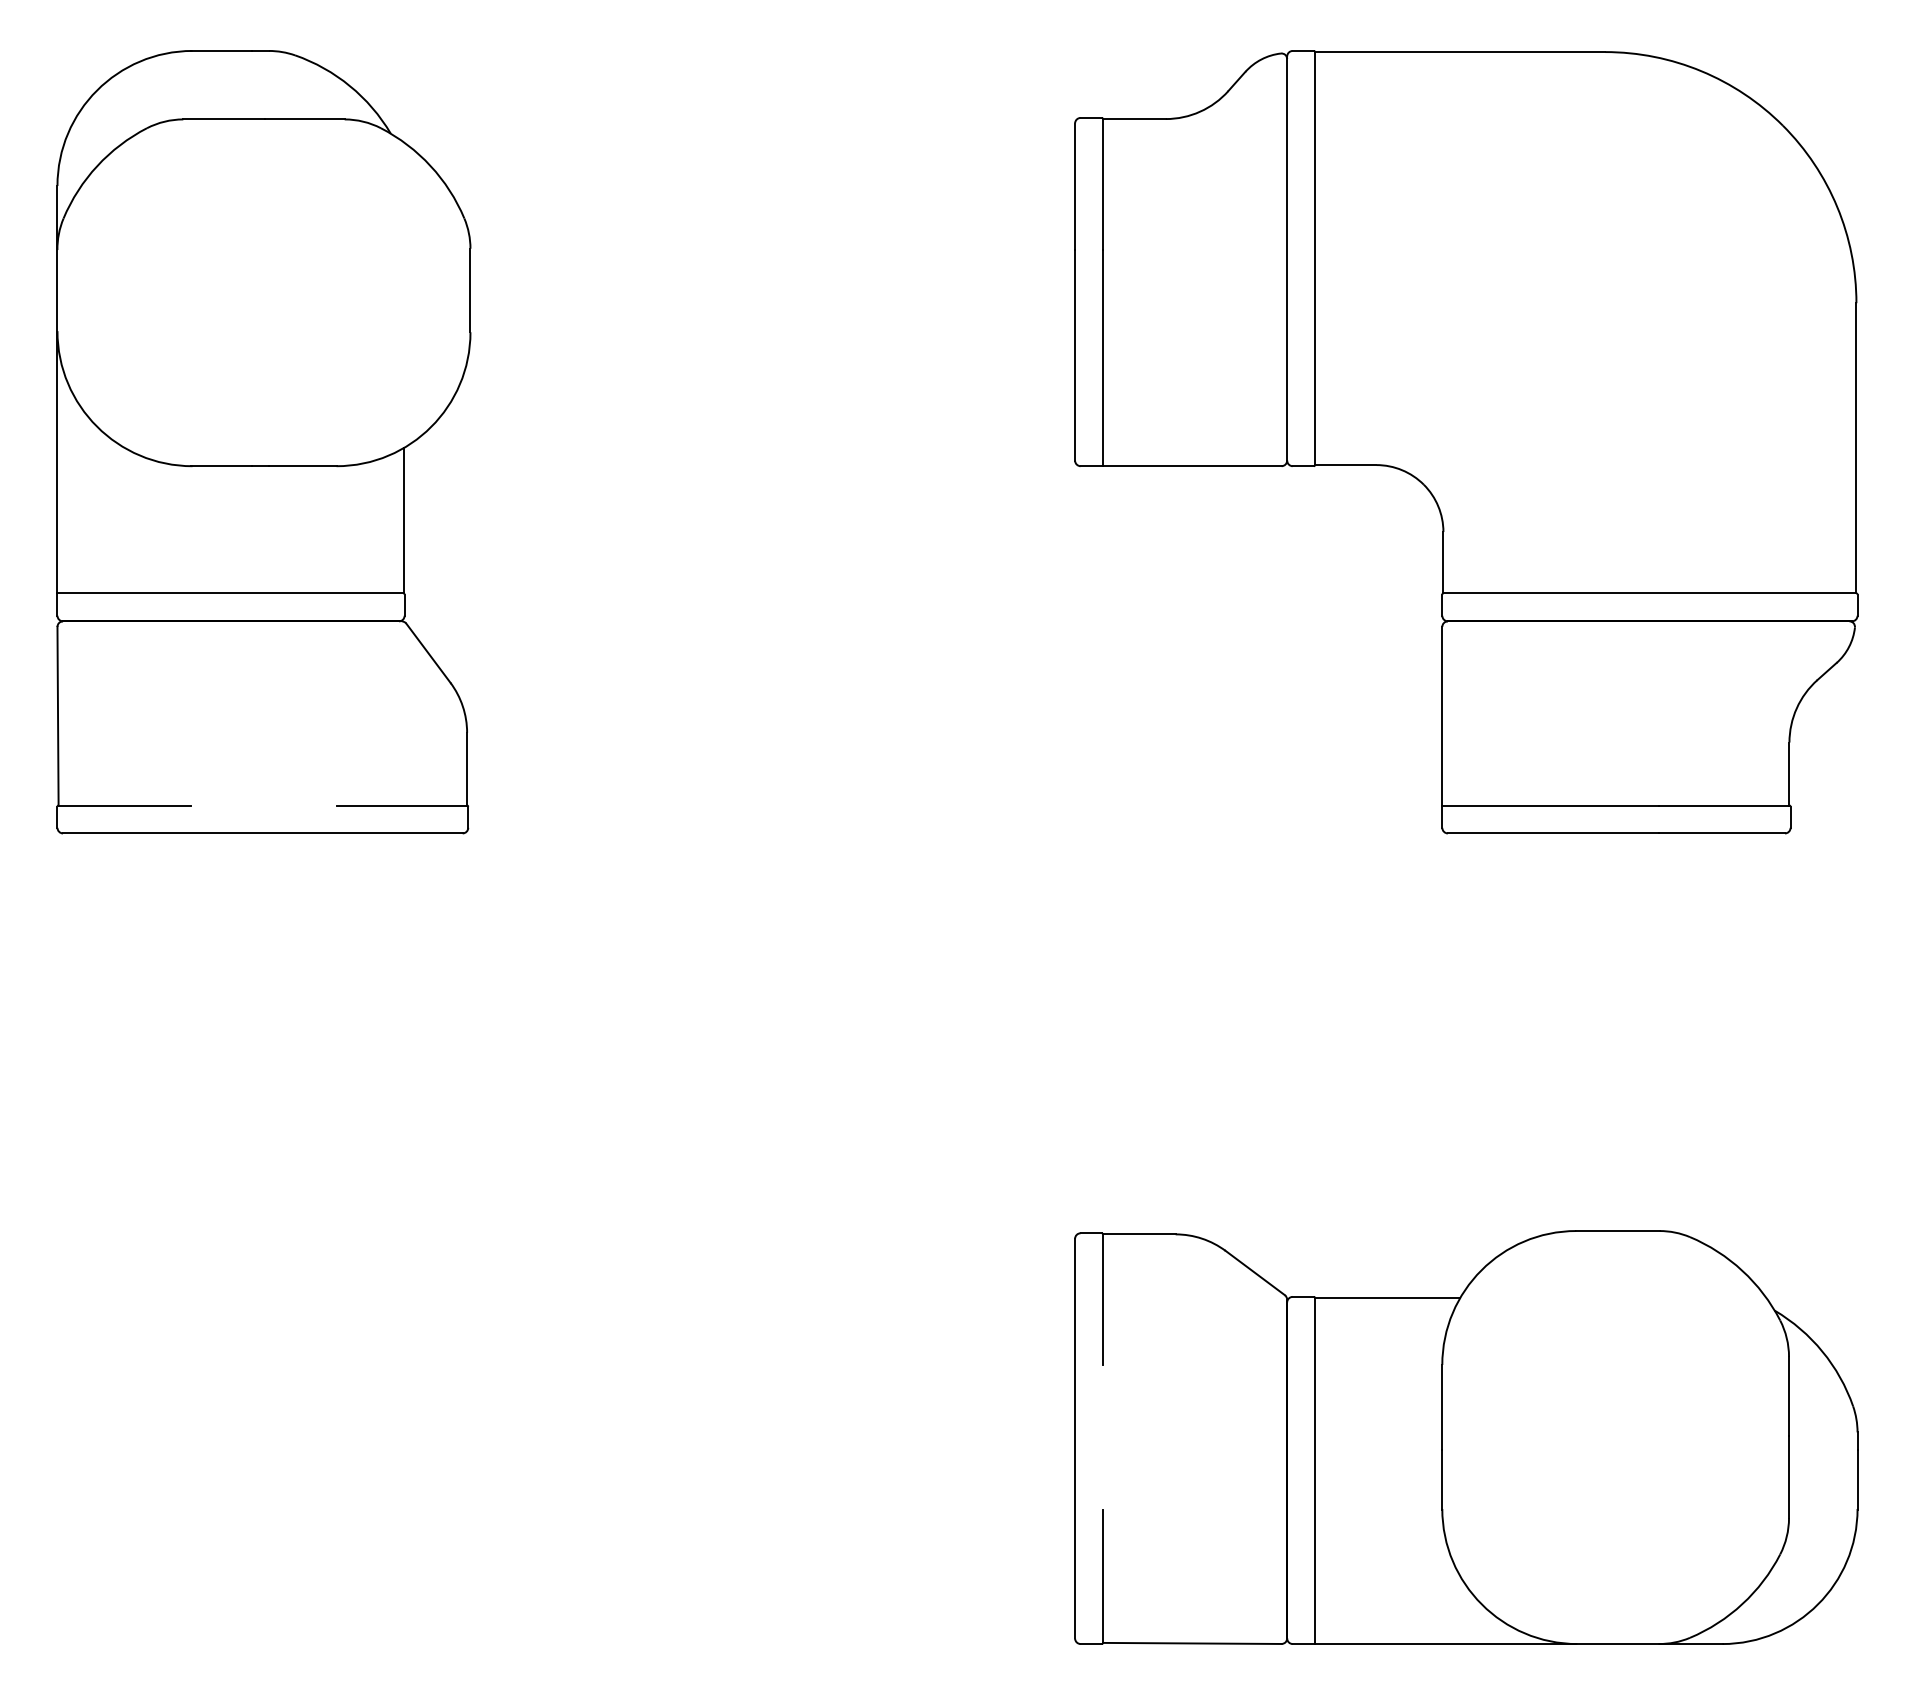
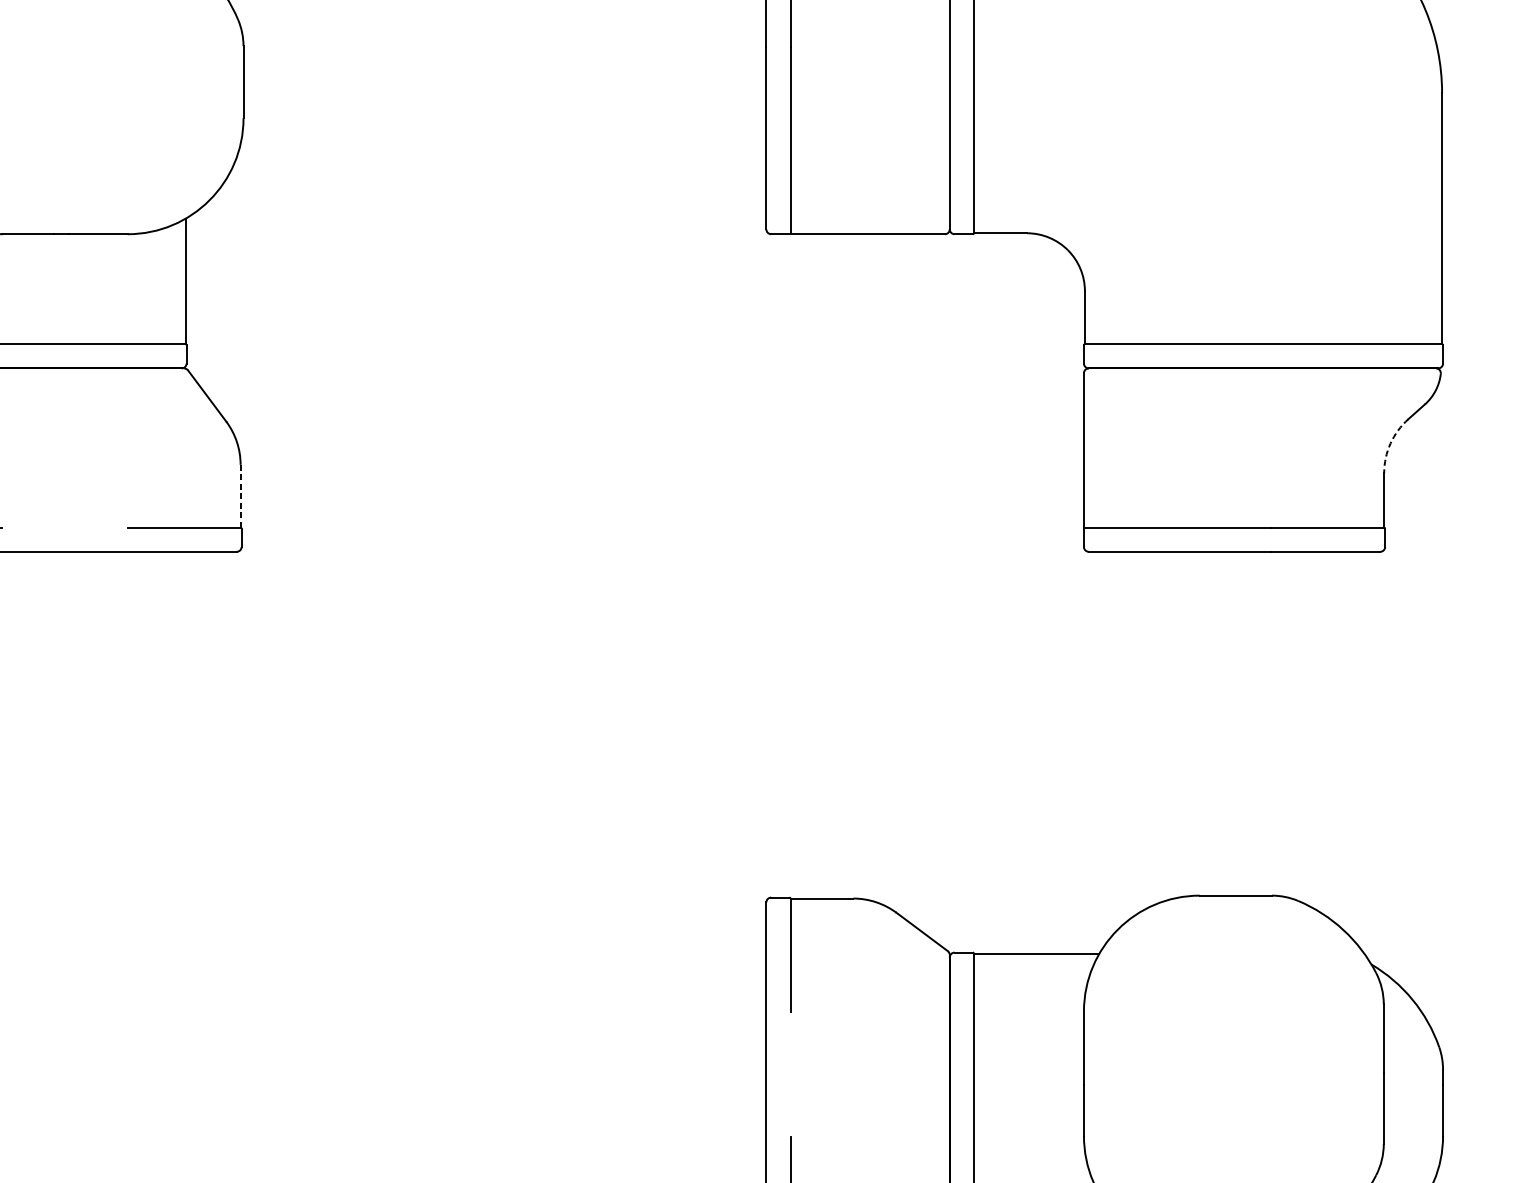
arc: (1796, 708) -> (1390, 443), solid -> dashed
line: (467, 768) -> (240, 495), solid -> dashed

